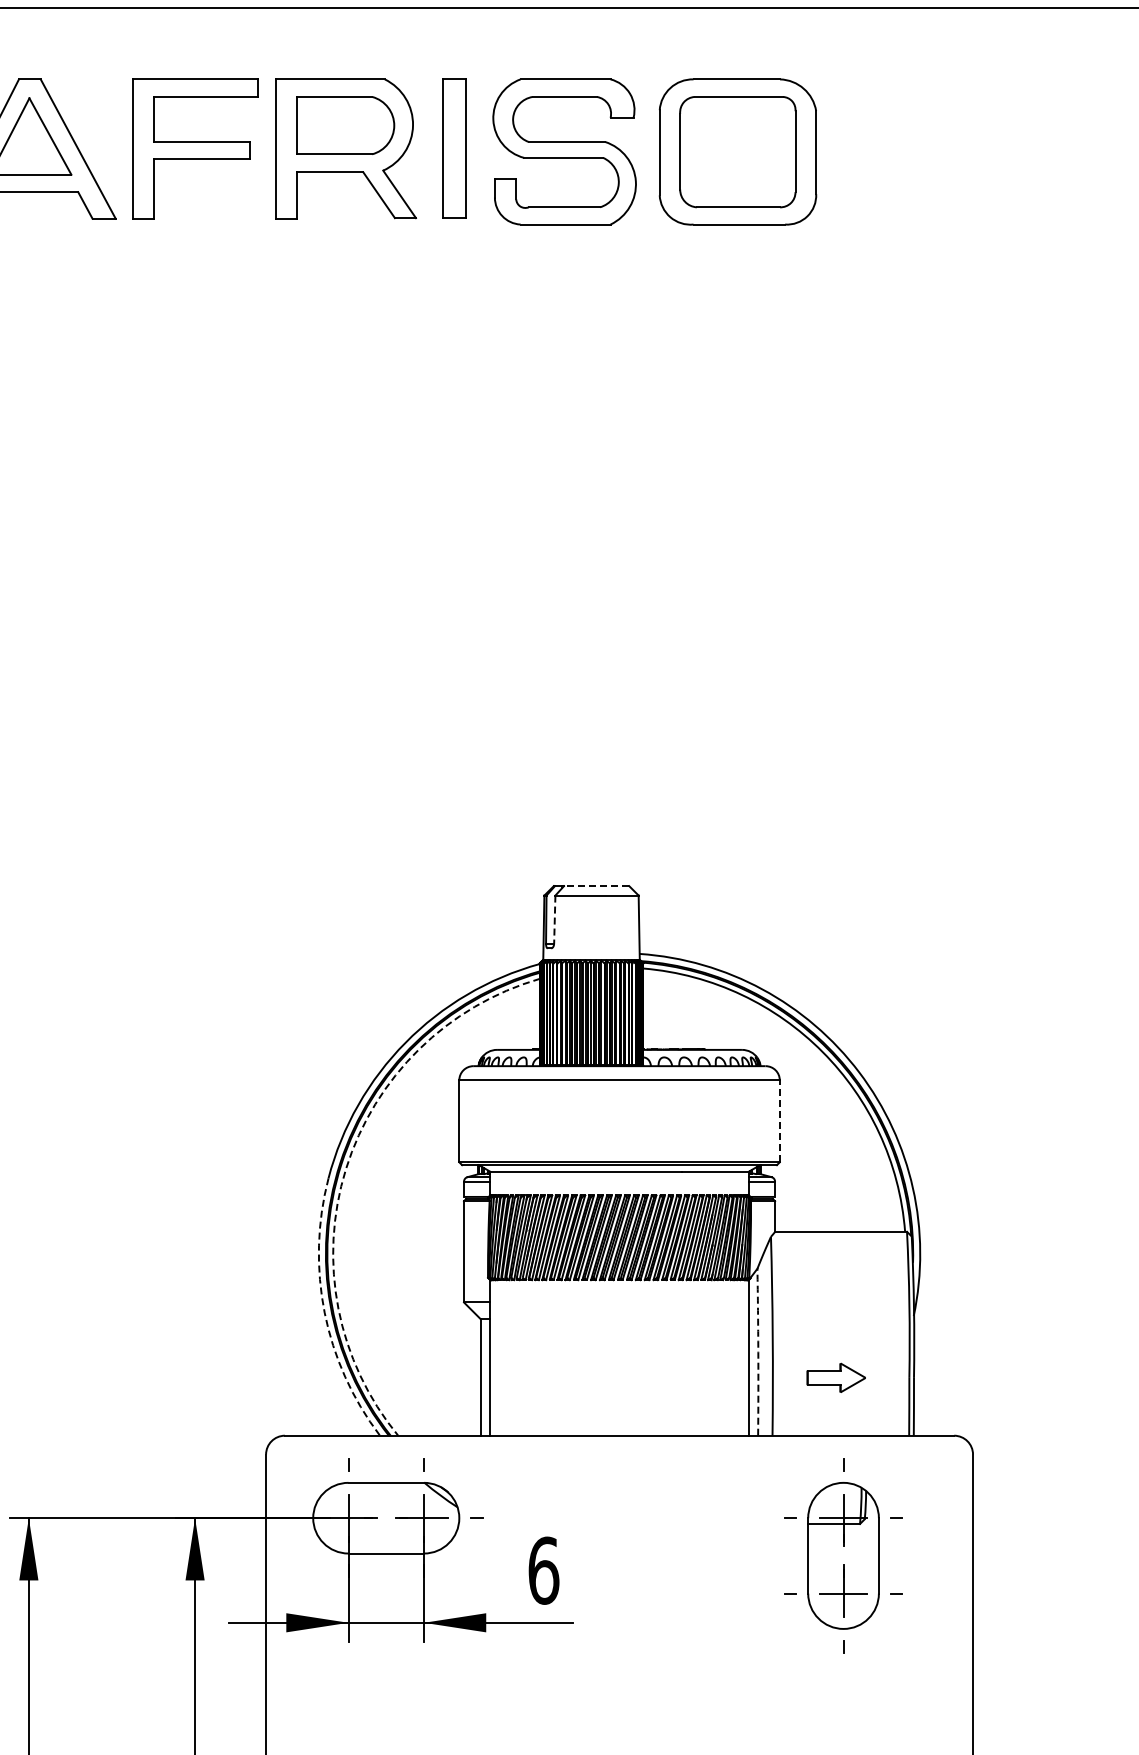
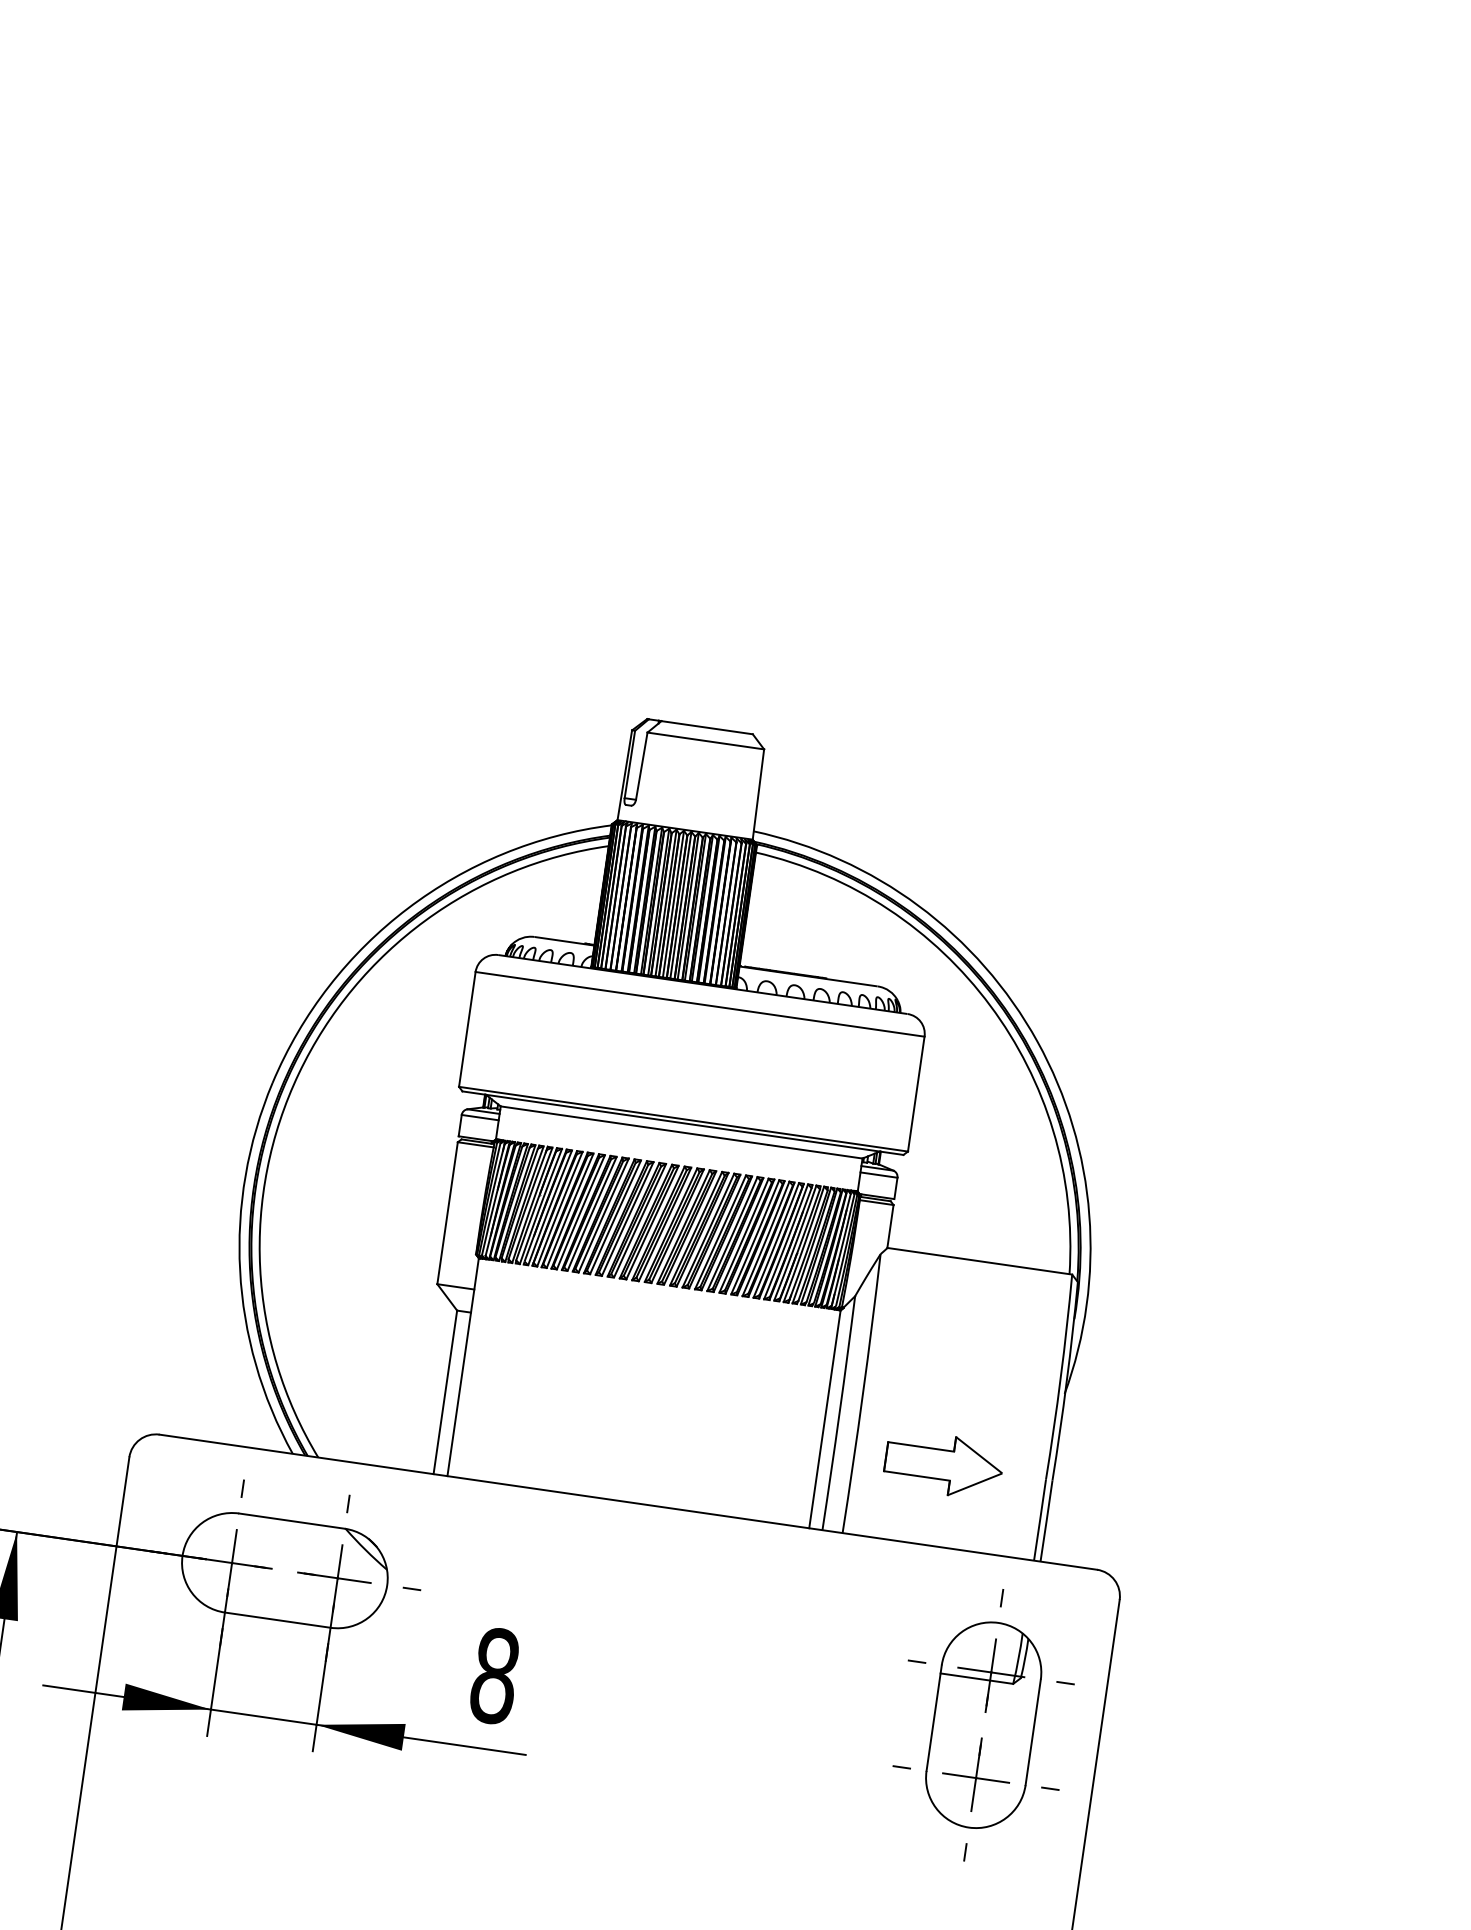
line: (596, 886) -> (706, 728), dashed -> solid
line: (554, 920) -> (641, 767), dashed -> solid
line: (779, 1120) -> (916, 1092), dashed -> solid
arc: (346, 1169) -> (299, 1074), dashed -> solid
arc: (324, 1312) -> (239, 1270), dashed -> solid
arc: (758, 1352) -> (839, 1413), dashed -> solid
part: (836, 1377) -> (943, 1464), size x1.43
part: (843, 1555) -> (983, 1724), moved
text: (543, 1570) -> (494, 1675), 6 -> 8

